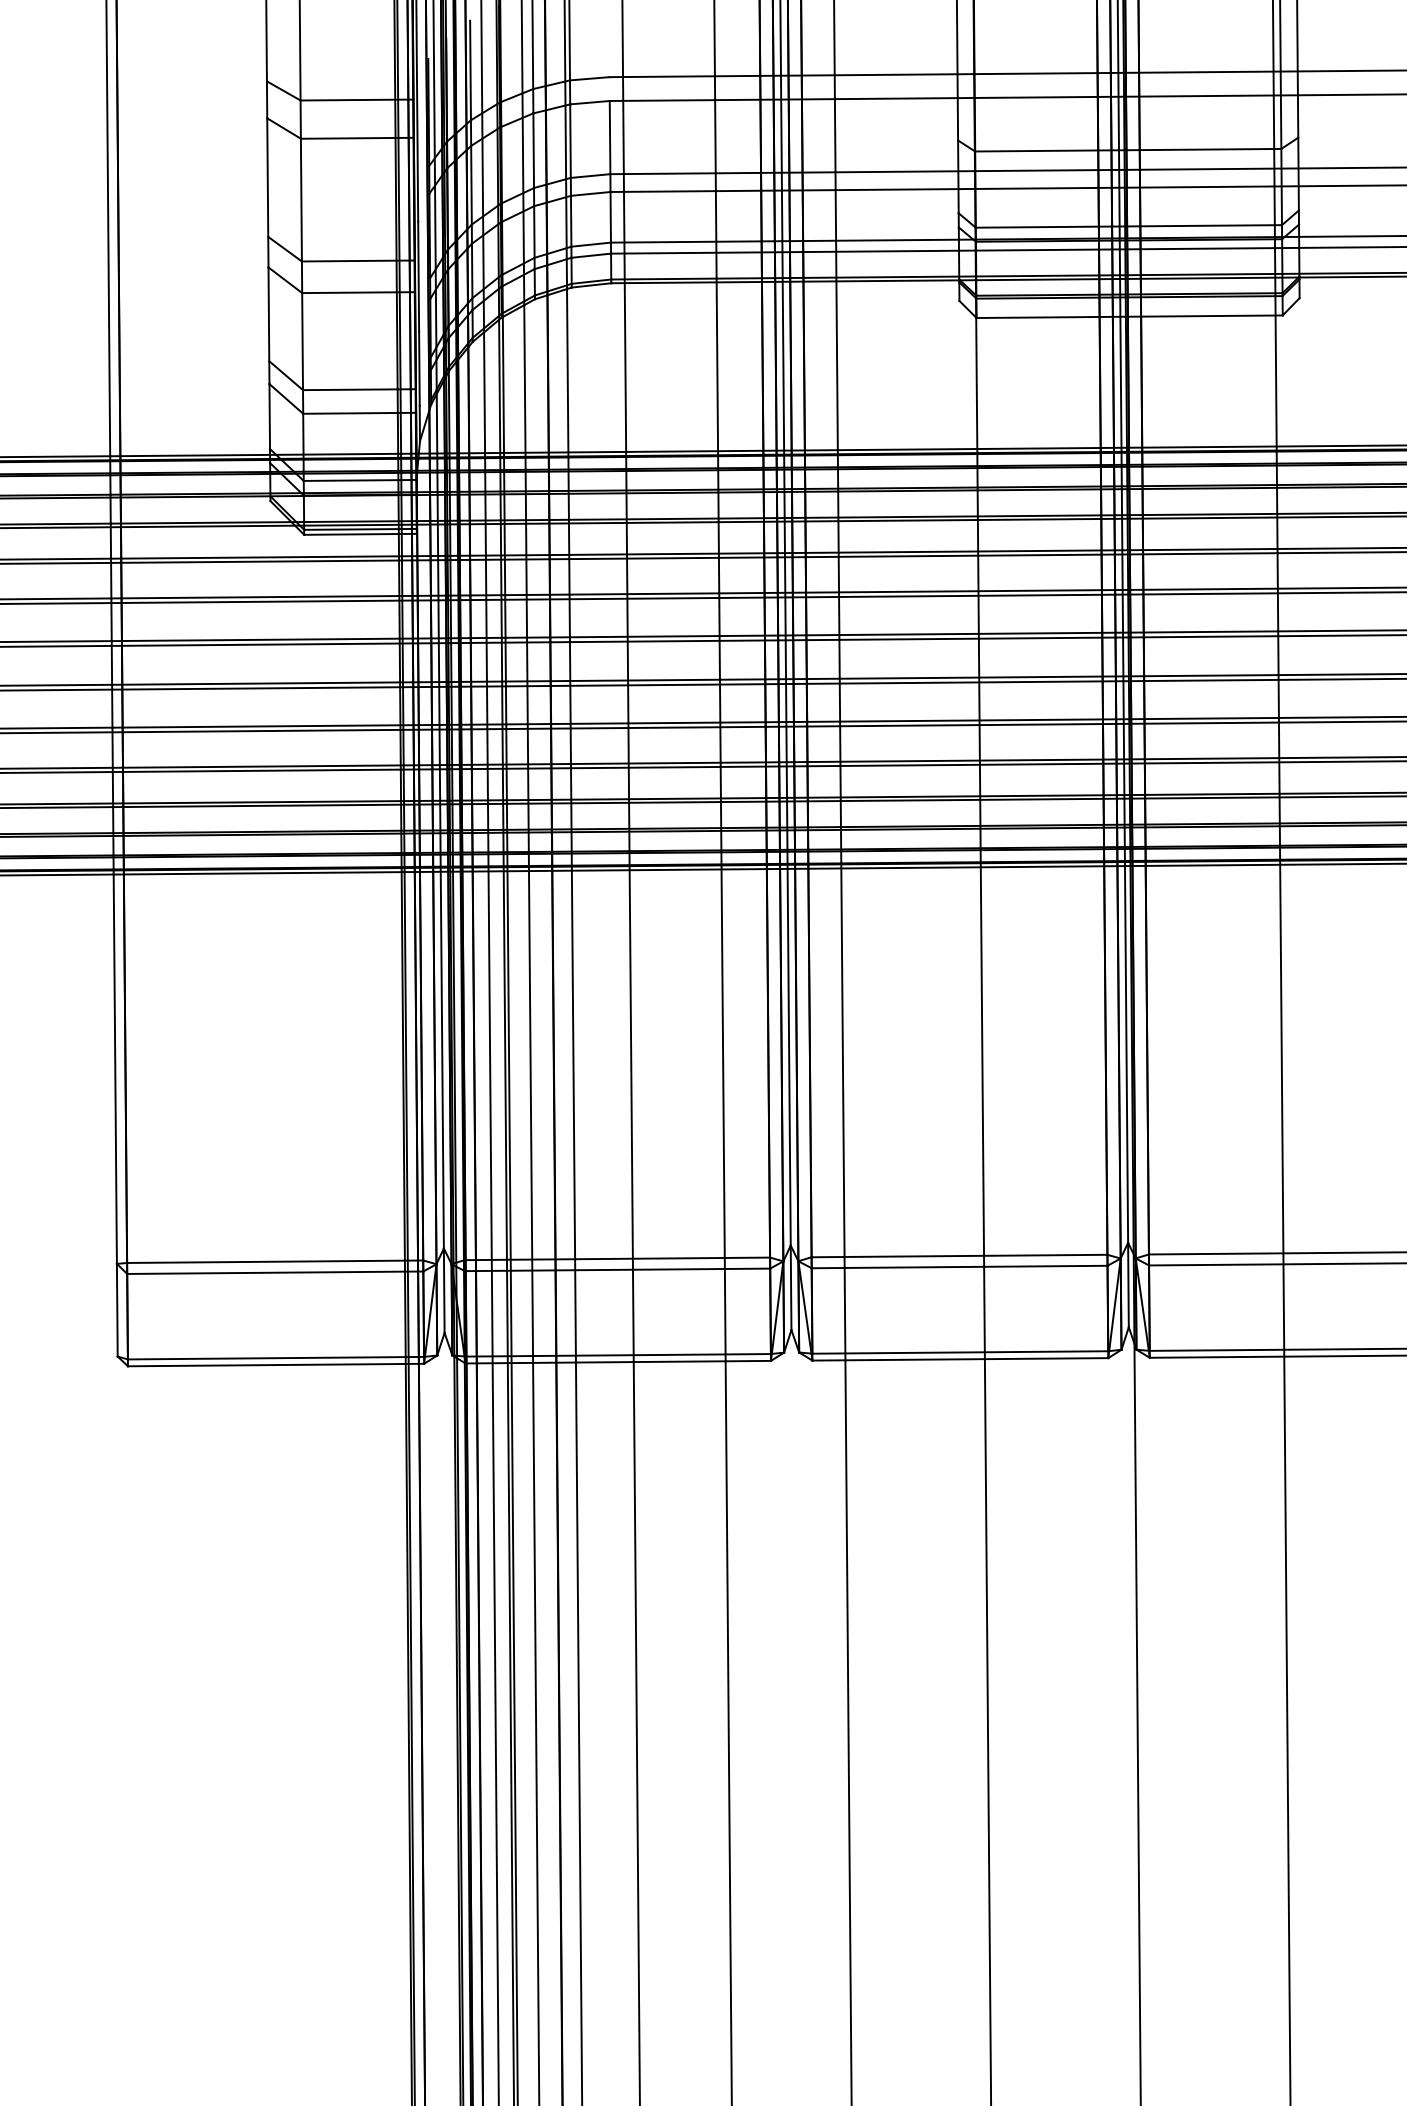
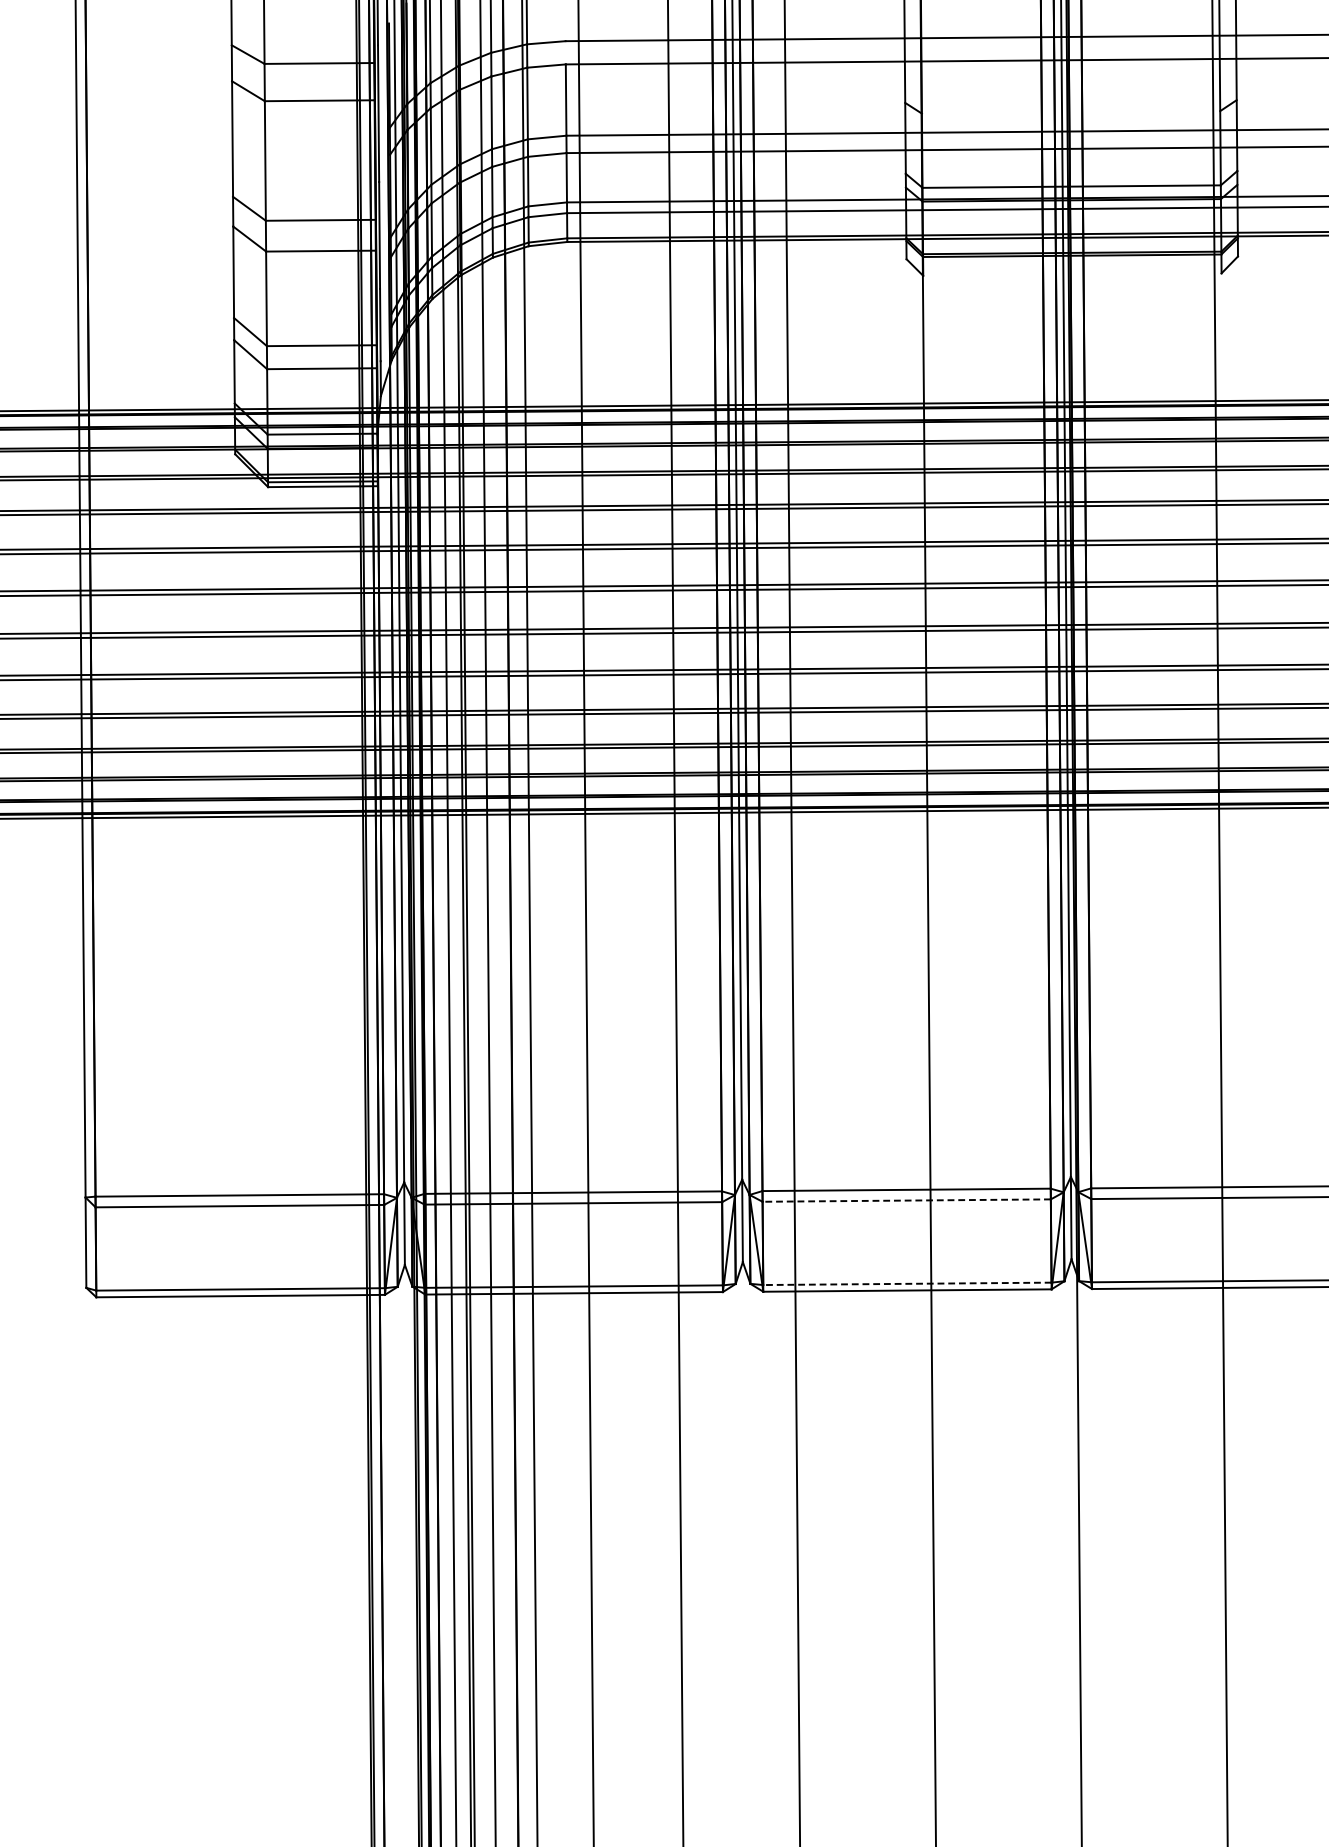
line: (1128, 149) -> (1071, 111), removed
line: (1129, 316) -> (1072, 274), removed
line: (959, 1267) -> (906, 1201), solid -> dashed
line: (960, 1352) -> (907, 1283), solid -> dashed

